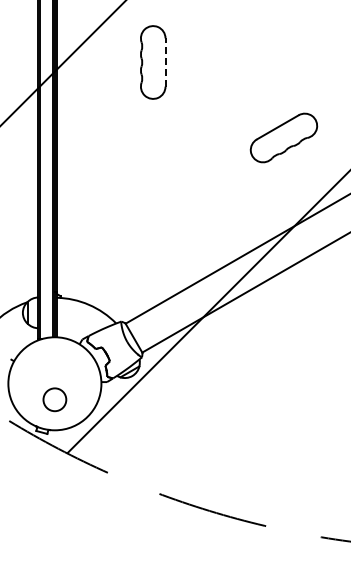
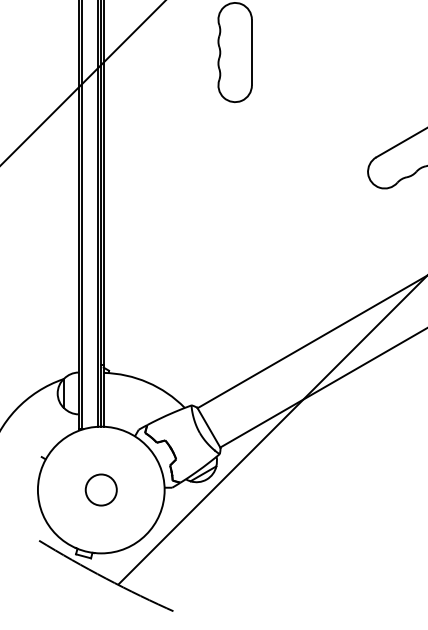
line: (165, 62) -> (251, 52), dashed -> solid
circle: (54, 399) -> (100, 489), moved

